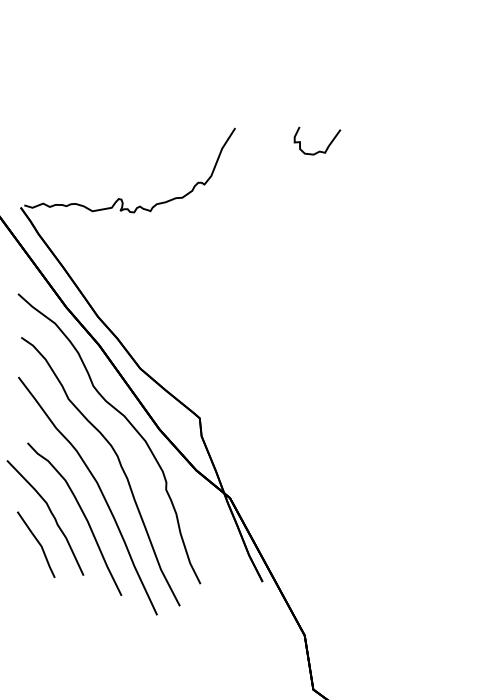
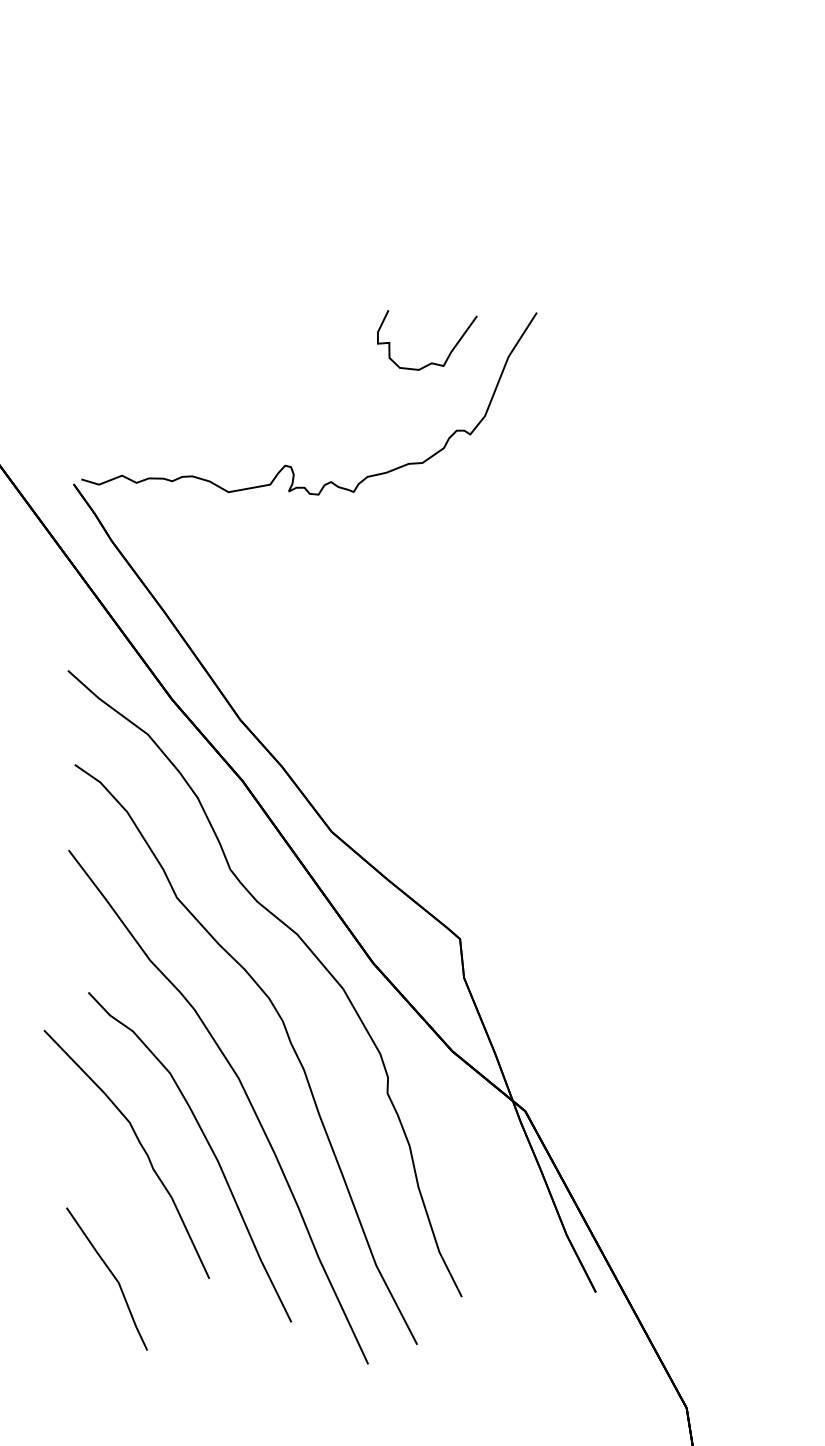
curve: (319, 150) -> (431, 360), moved
line: (37, 542) -> (109, 1274), moved

